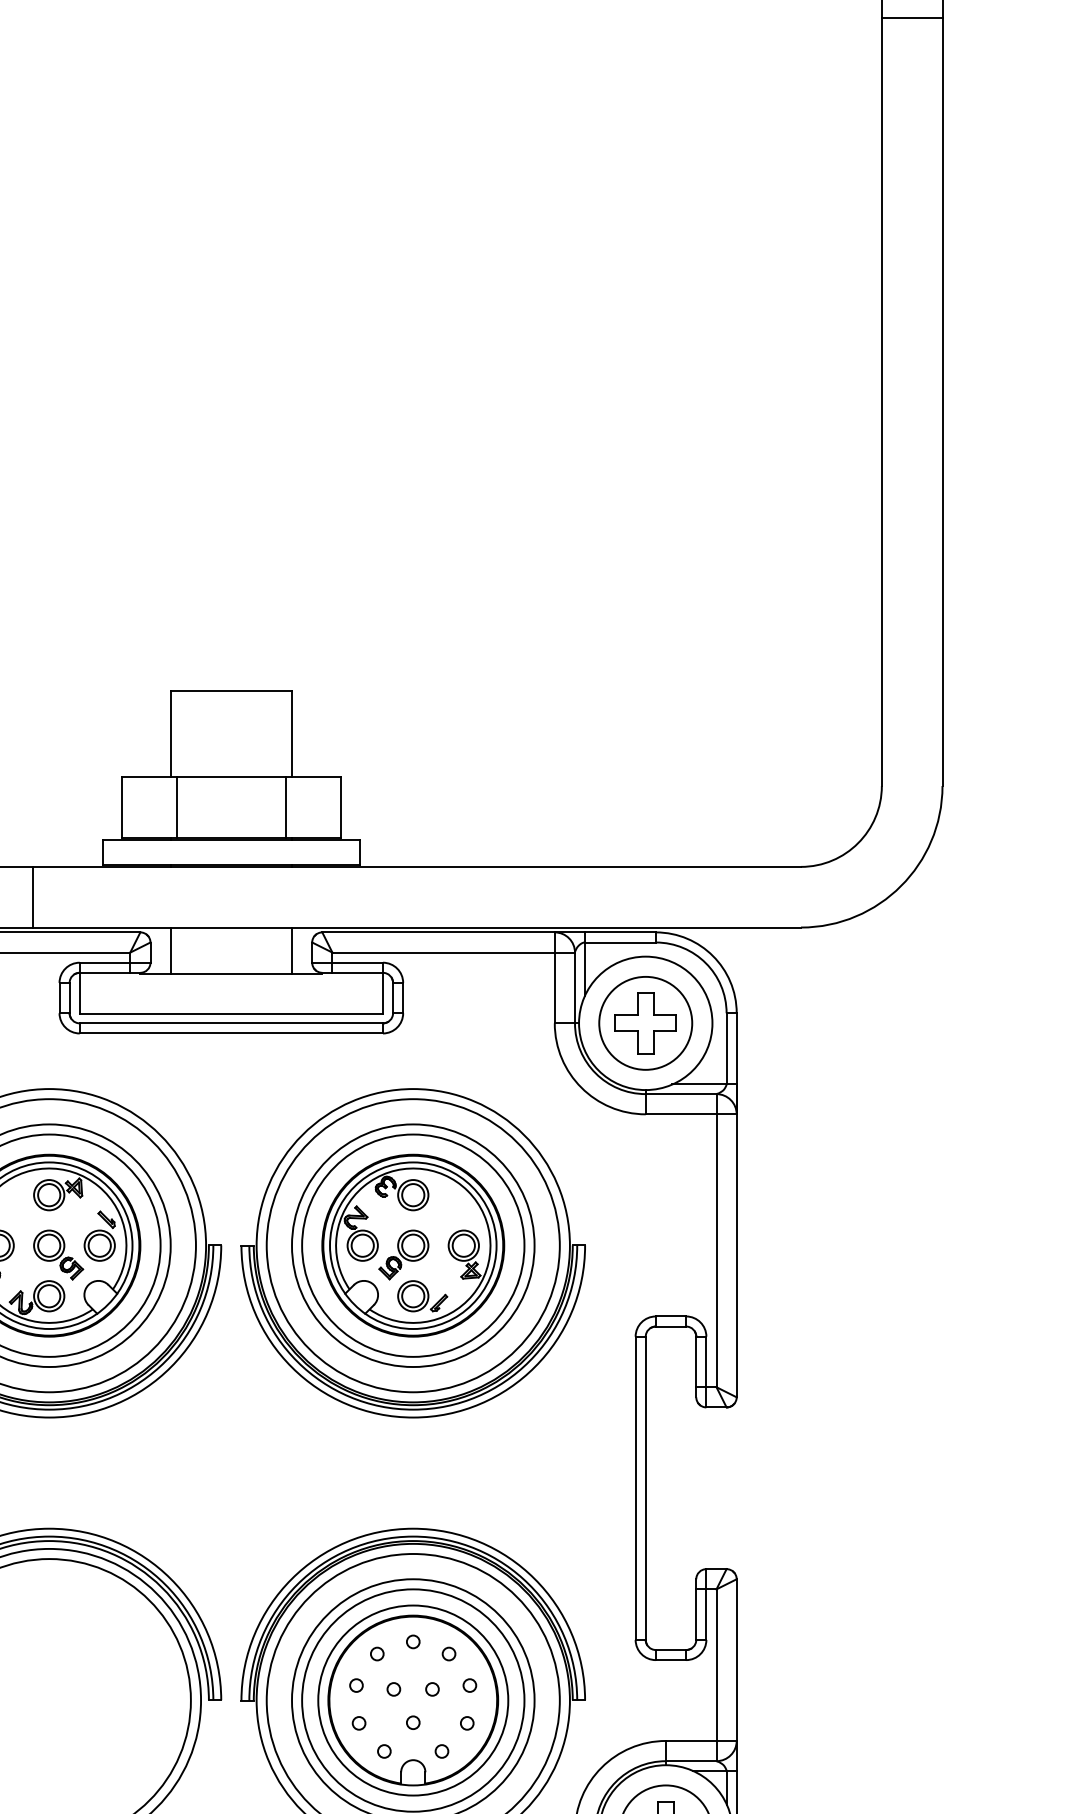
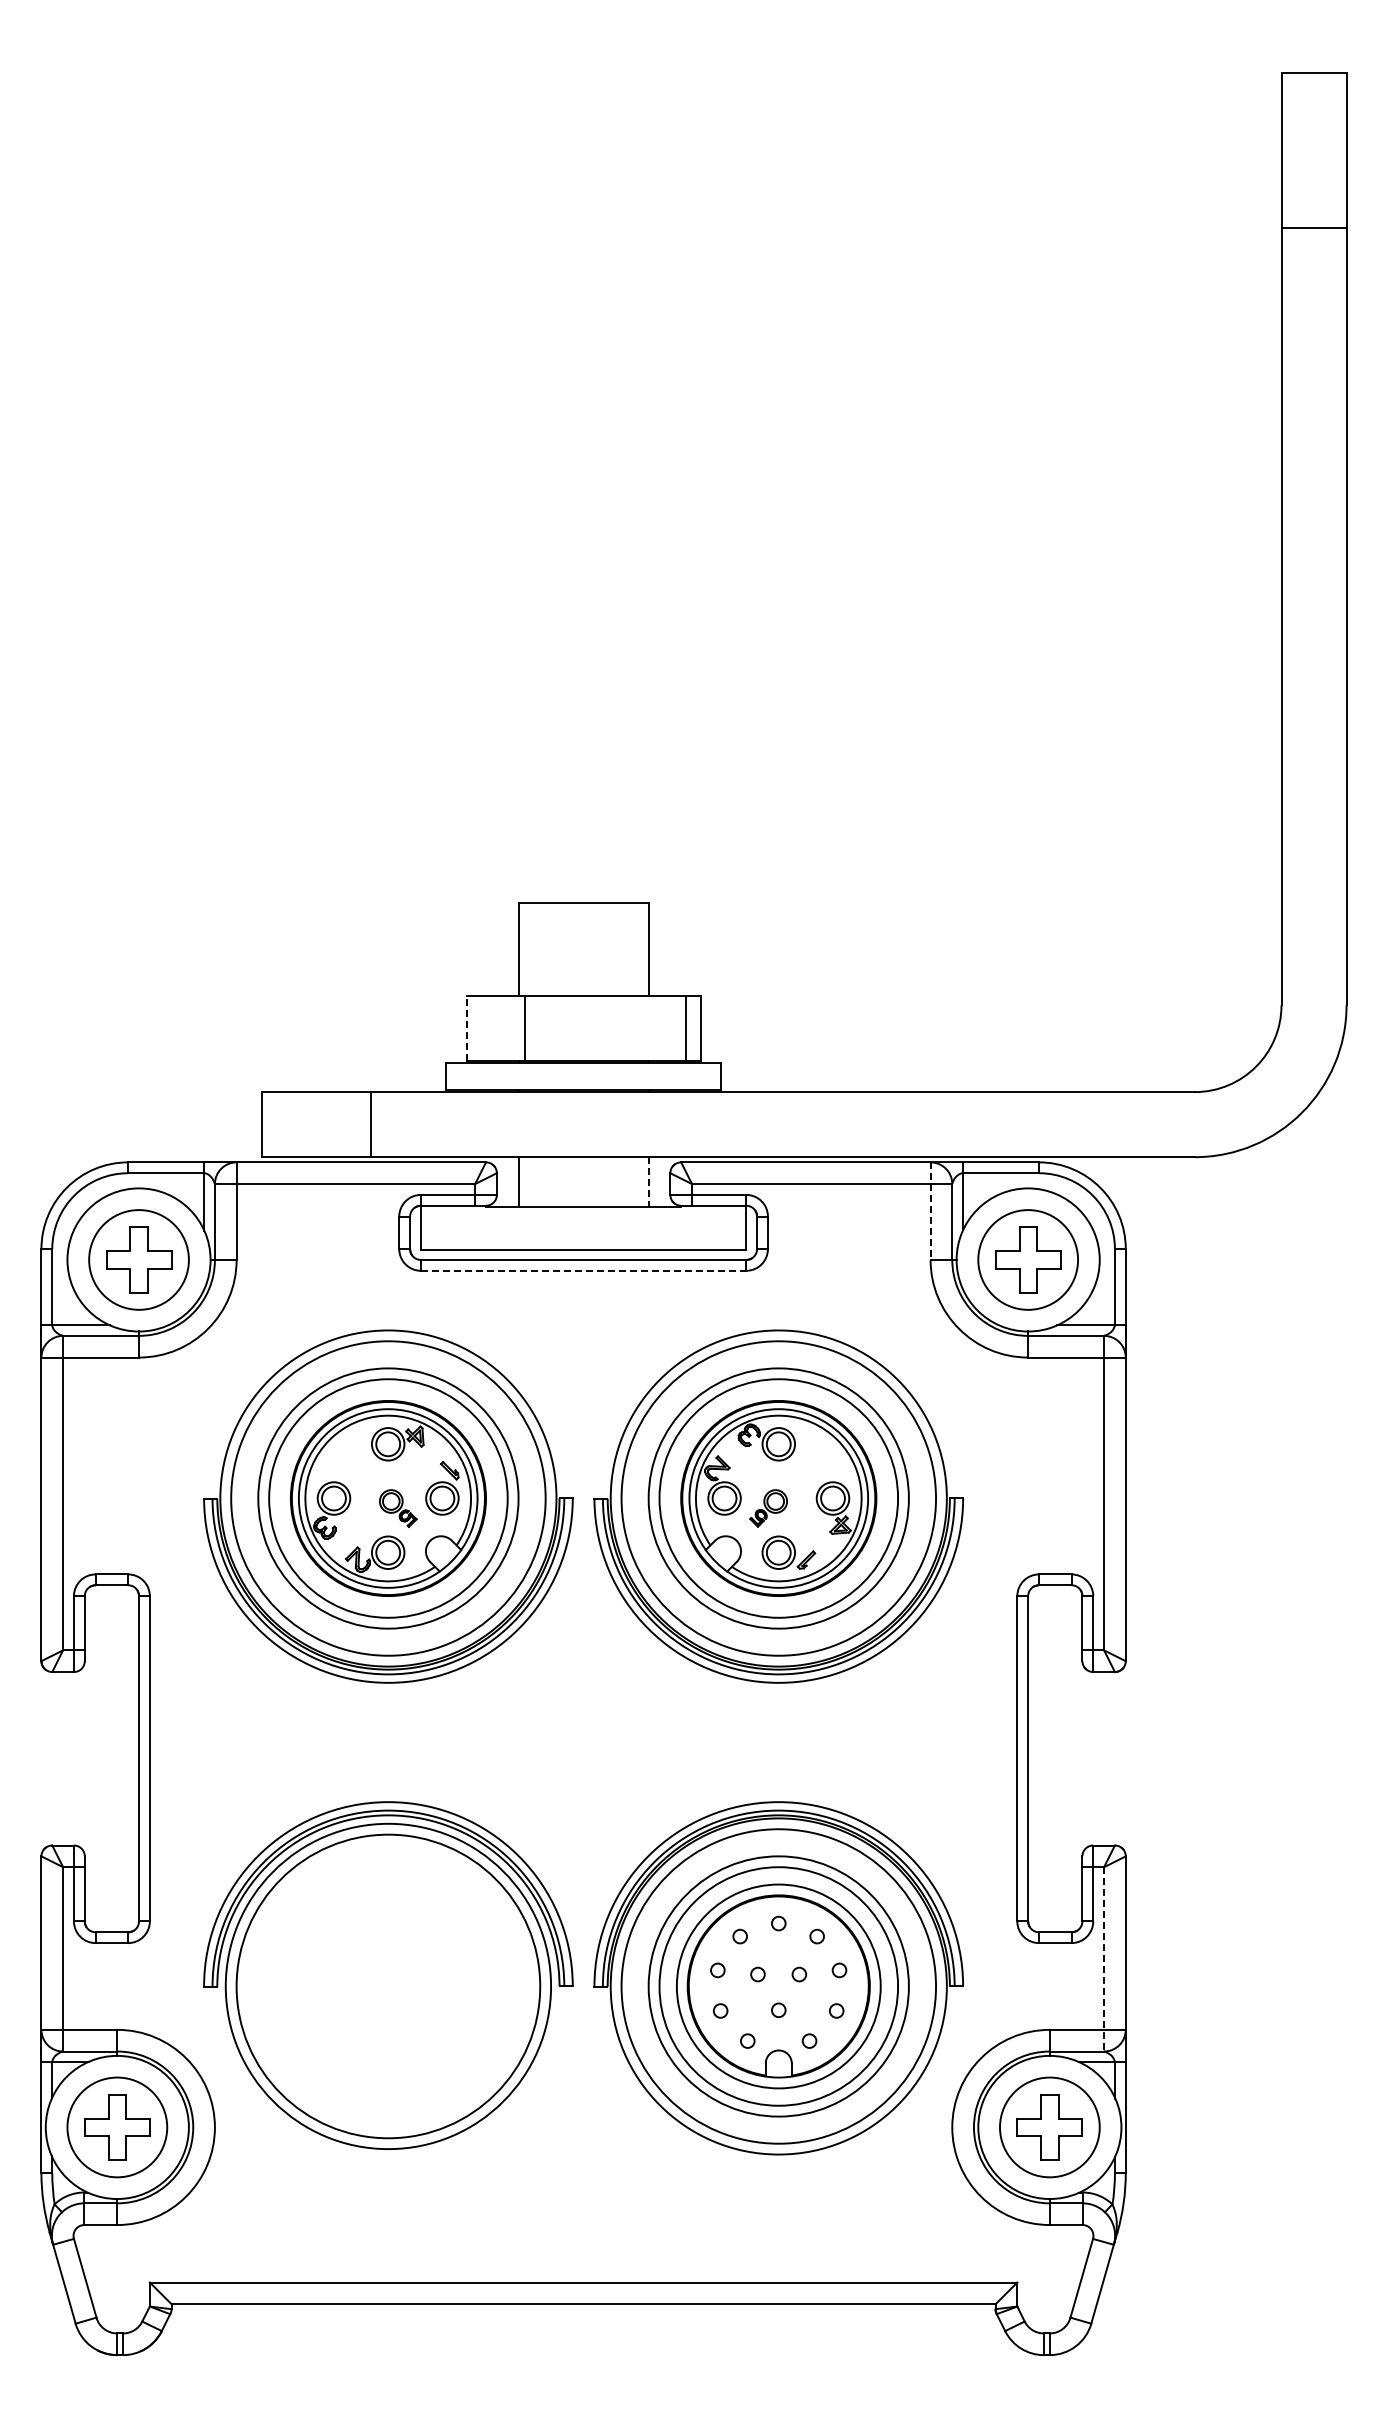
line: (911, 18) -> (1313, 228), moved
line: (286, 806) -> (686, 1027), moved
line: (122, 807) -> (466, 1028), solid -> dashed
line: (291, 951) -> (648, 1182), solid -> dashed
line: (554, 978) -> (930, 1211), solid -> dashed
line: (231, 1033) -> (583, 1270), solid -> dashed
part: (58, 1255) -> (398, 1508), size x0.7
part: (403, 1255) -> (768, 1508), size x0.7
line: (716, 1675) -> (1104, 1959), solid -> dashed

